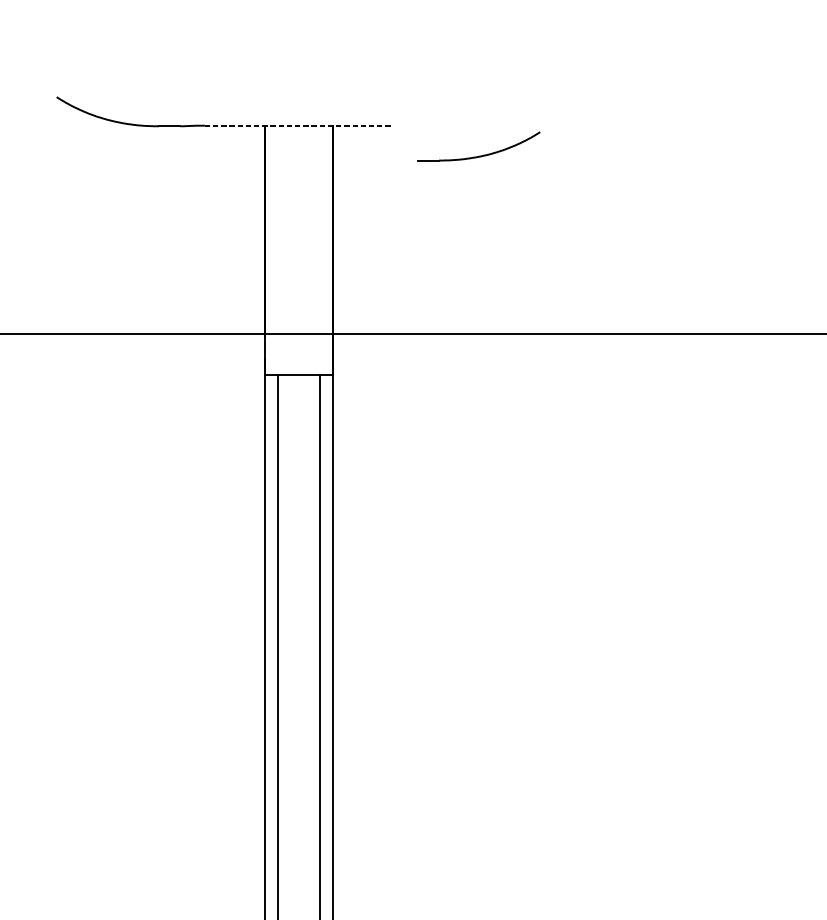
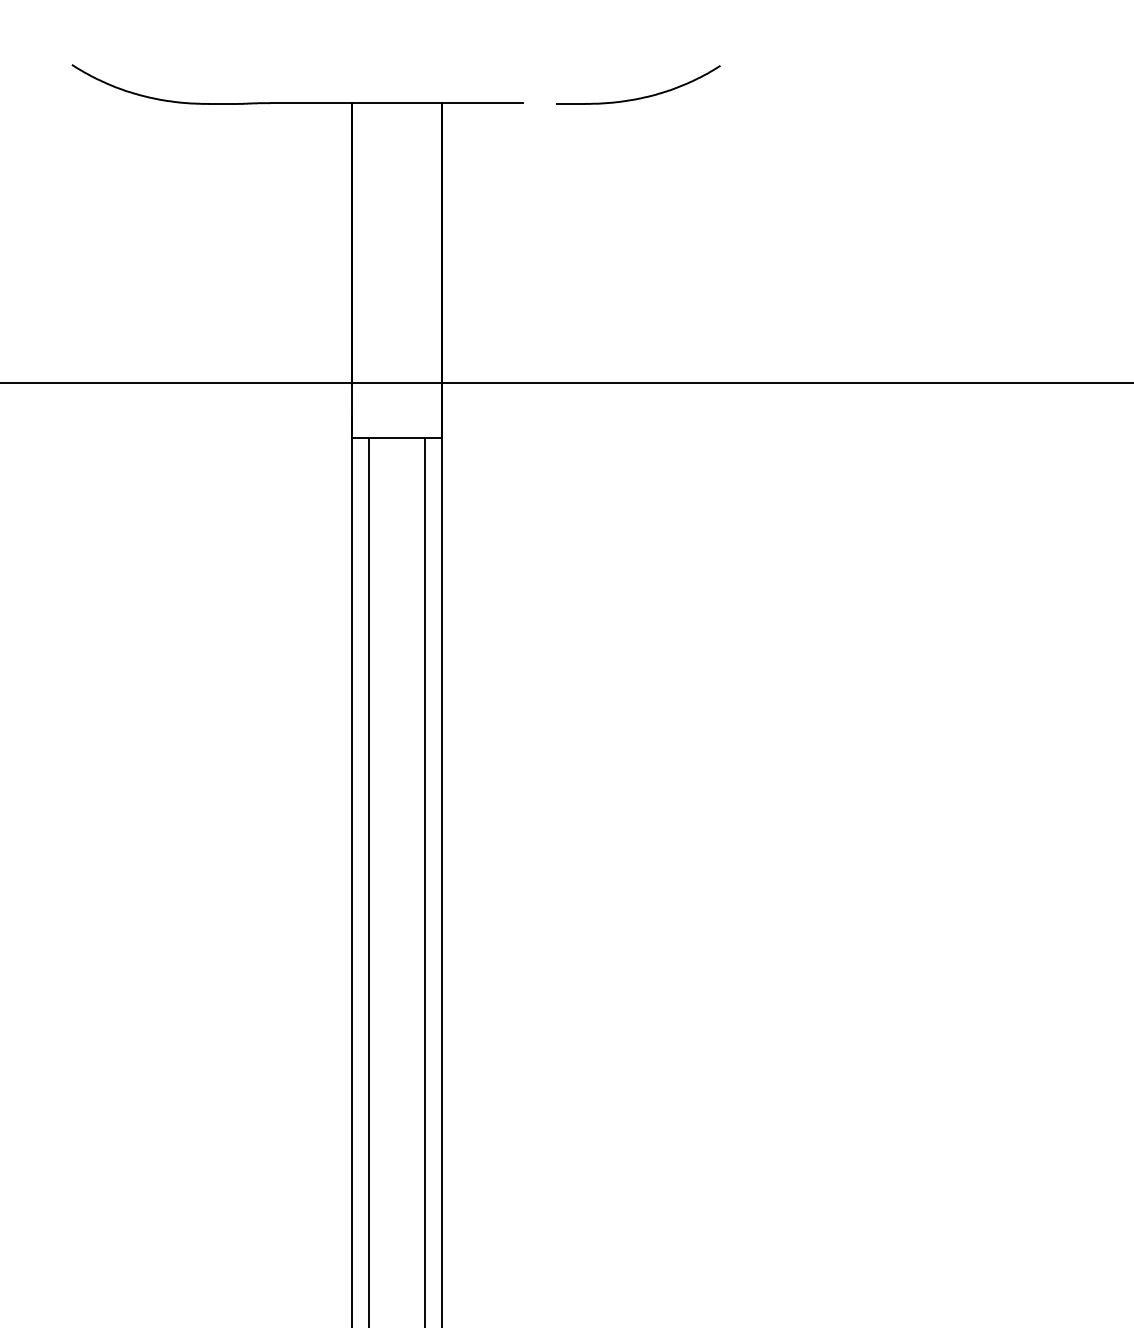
line: (299, 125) -> (397, 103), dashed -> solid
part: (482, 155) -> (643, 96), moved

